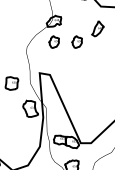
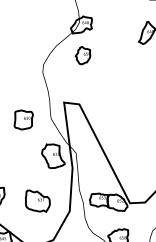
part: (76, 41) -> (116, 53), removed
part: (18, 138) -> (37, 200), added

